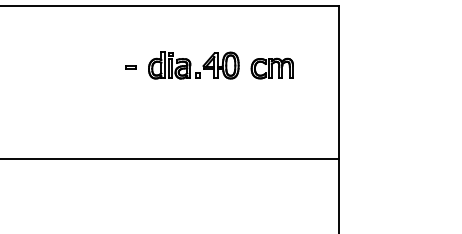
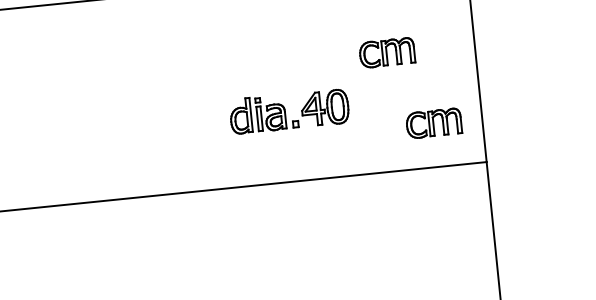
part: (193, 65) -> (289, 111), moved
part: (130, 67) -> (201, 70), removed
part: (301, 125) -> (432, 123), added

